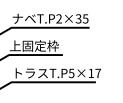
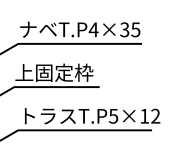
text: (59, 18) -> (94, 29), T.P2×35 -> T.P4×35
text: (98, 72) -> (156, 114), T.P5×17 -> T.P5×12

